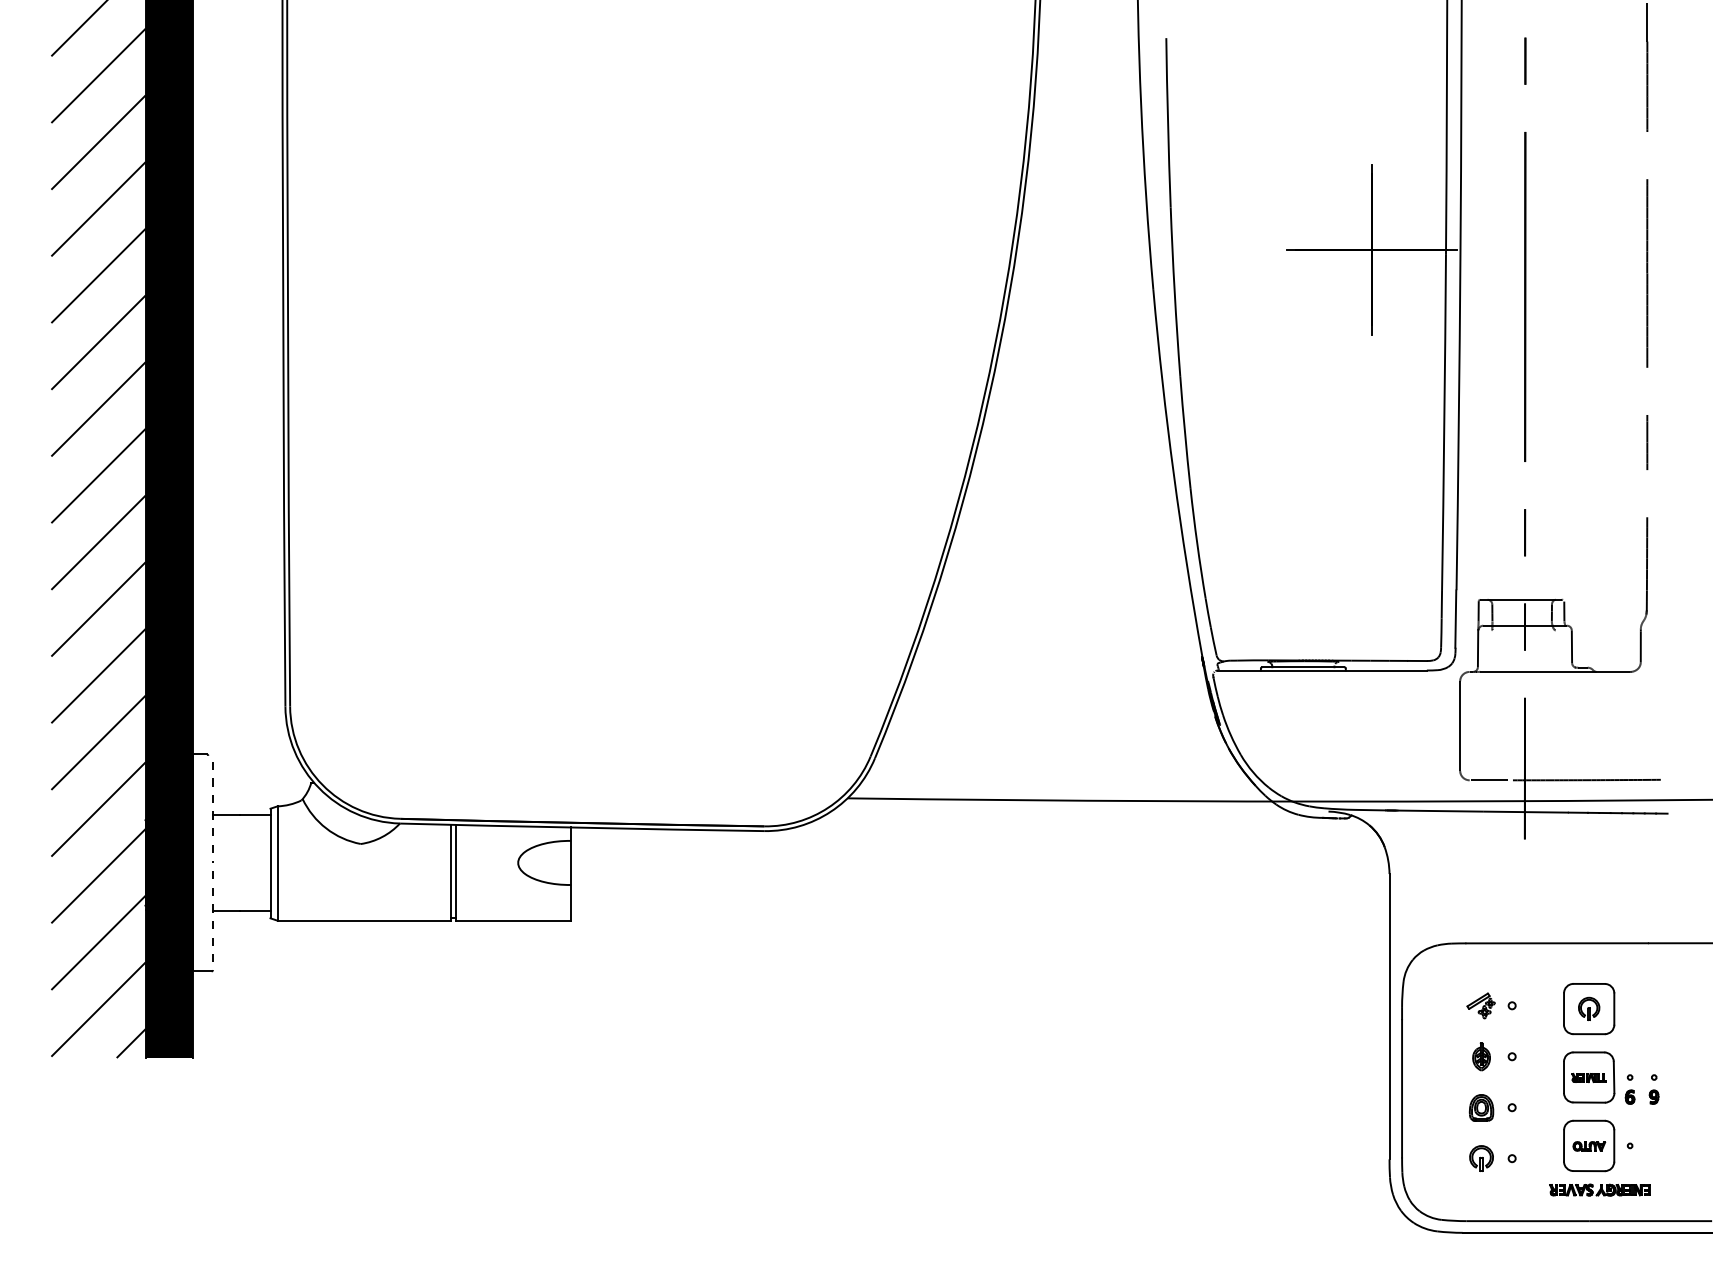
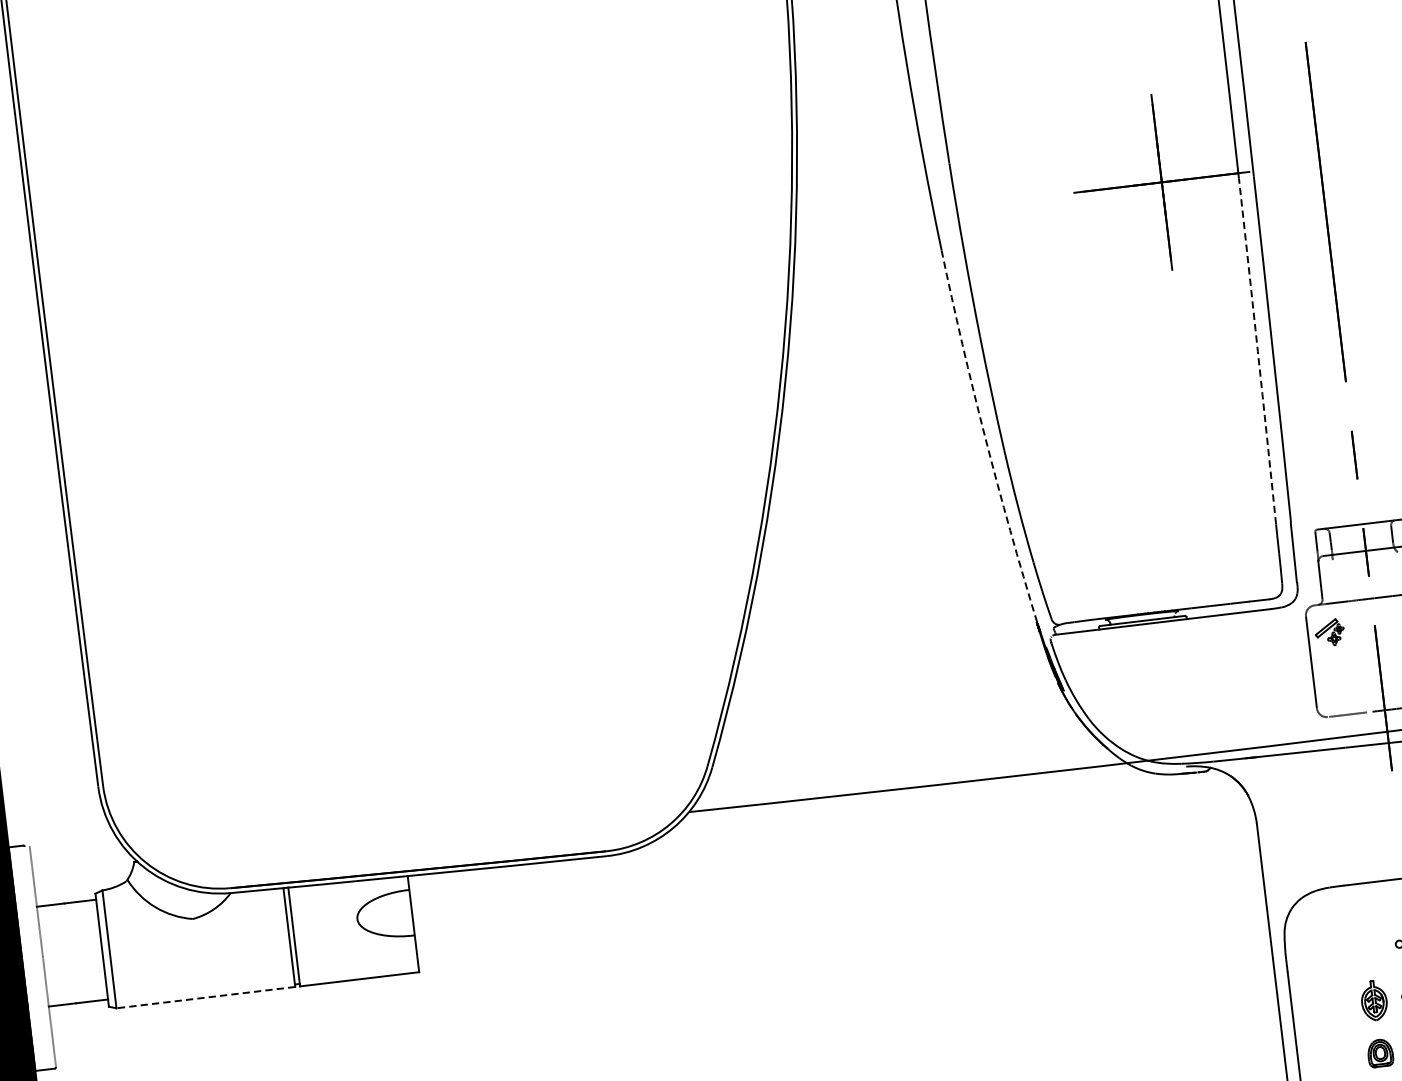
arc: (1444, 422) -> (1258, 351), solid -> dashed
arc: (1173, 474) -> (985, 438), solid -> dashed
line: (364, 920) -> (206, 997), solid -> dashed
part: (1480, 1005) -> (1329, 632), moved
part: (1481, 1056) -> (1374, 1000), size x1.4

